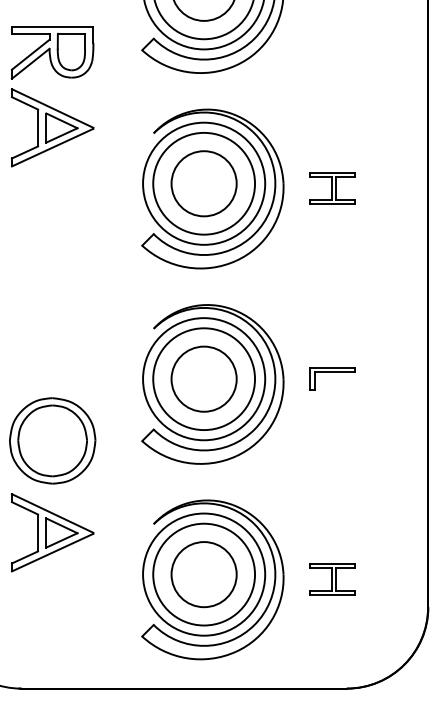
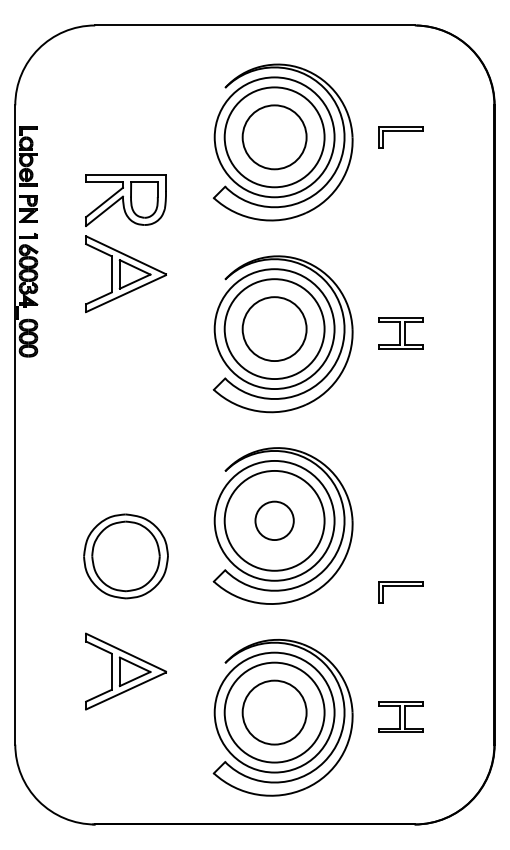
circle: (203, 378) -> (274, 520), size x0.6
part: (332, 378) -> (400, 592), moved
part: (52, 440) -> (125, 556), moved

